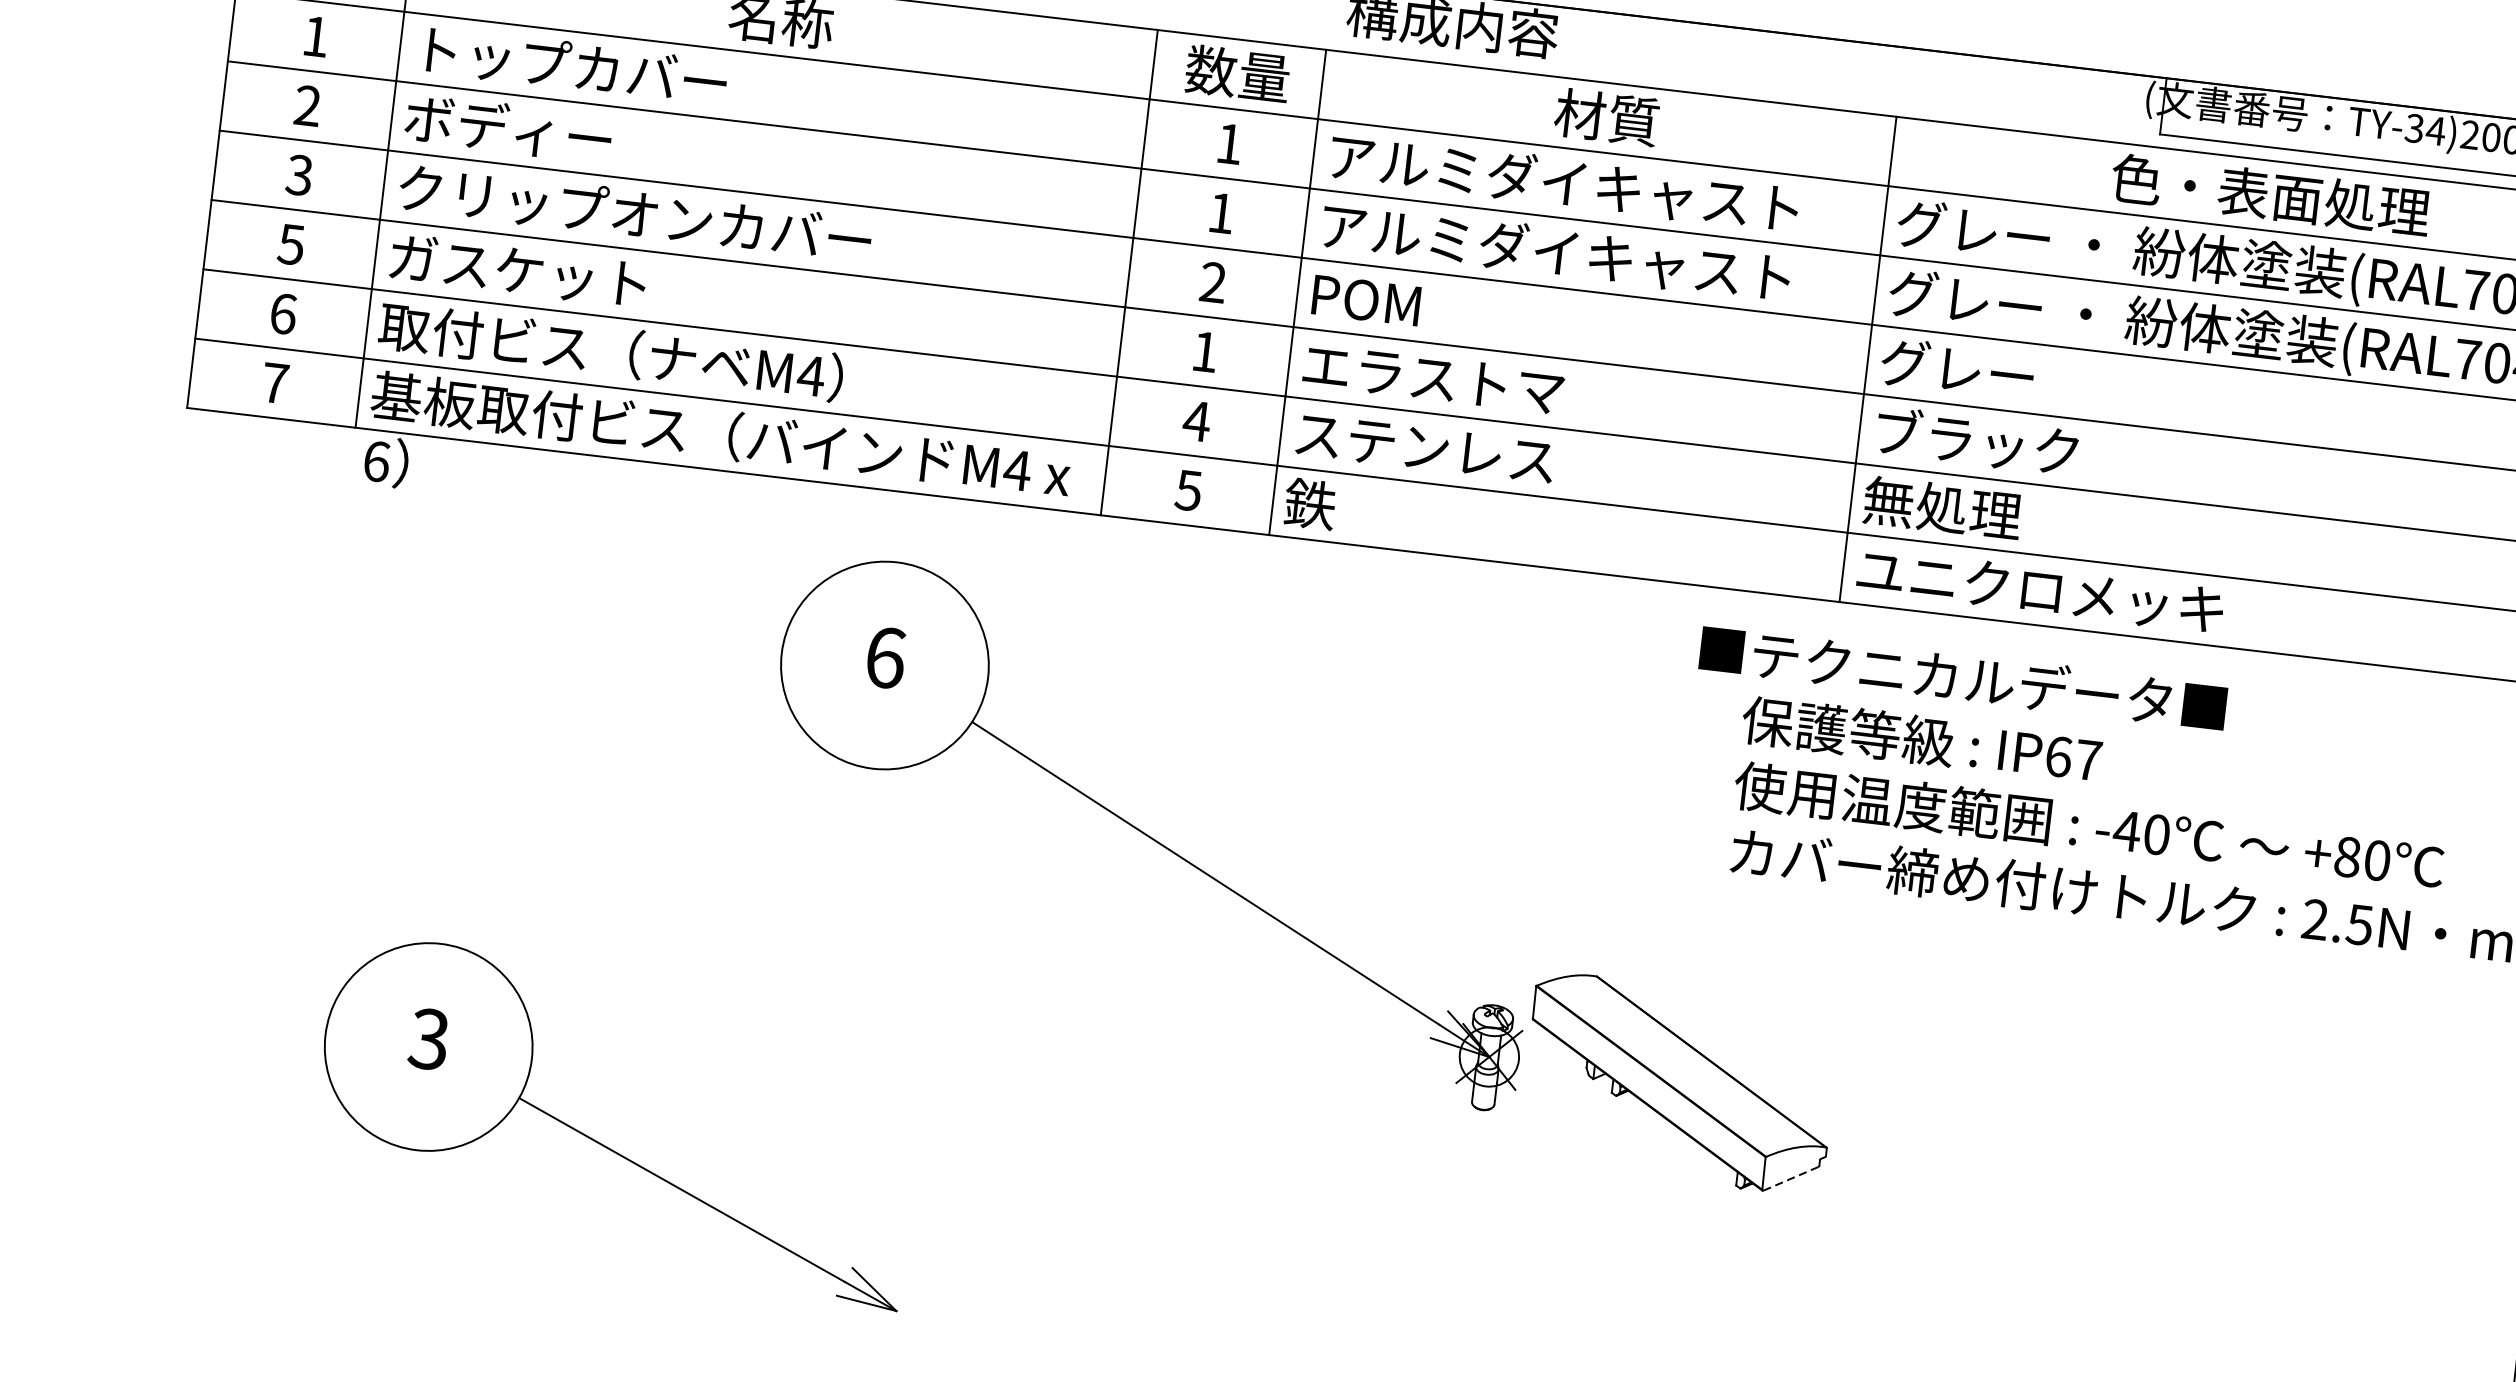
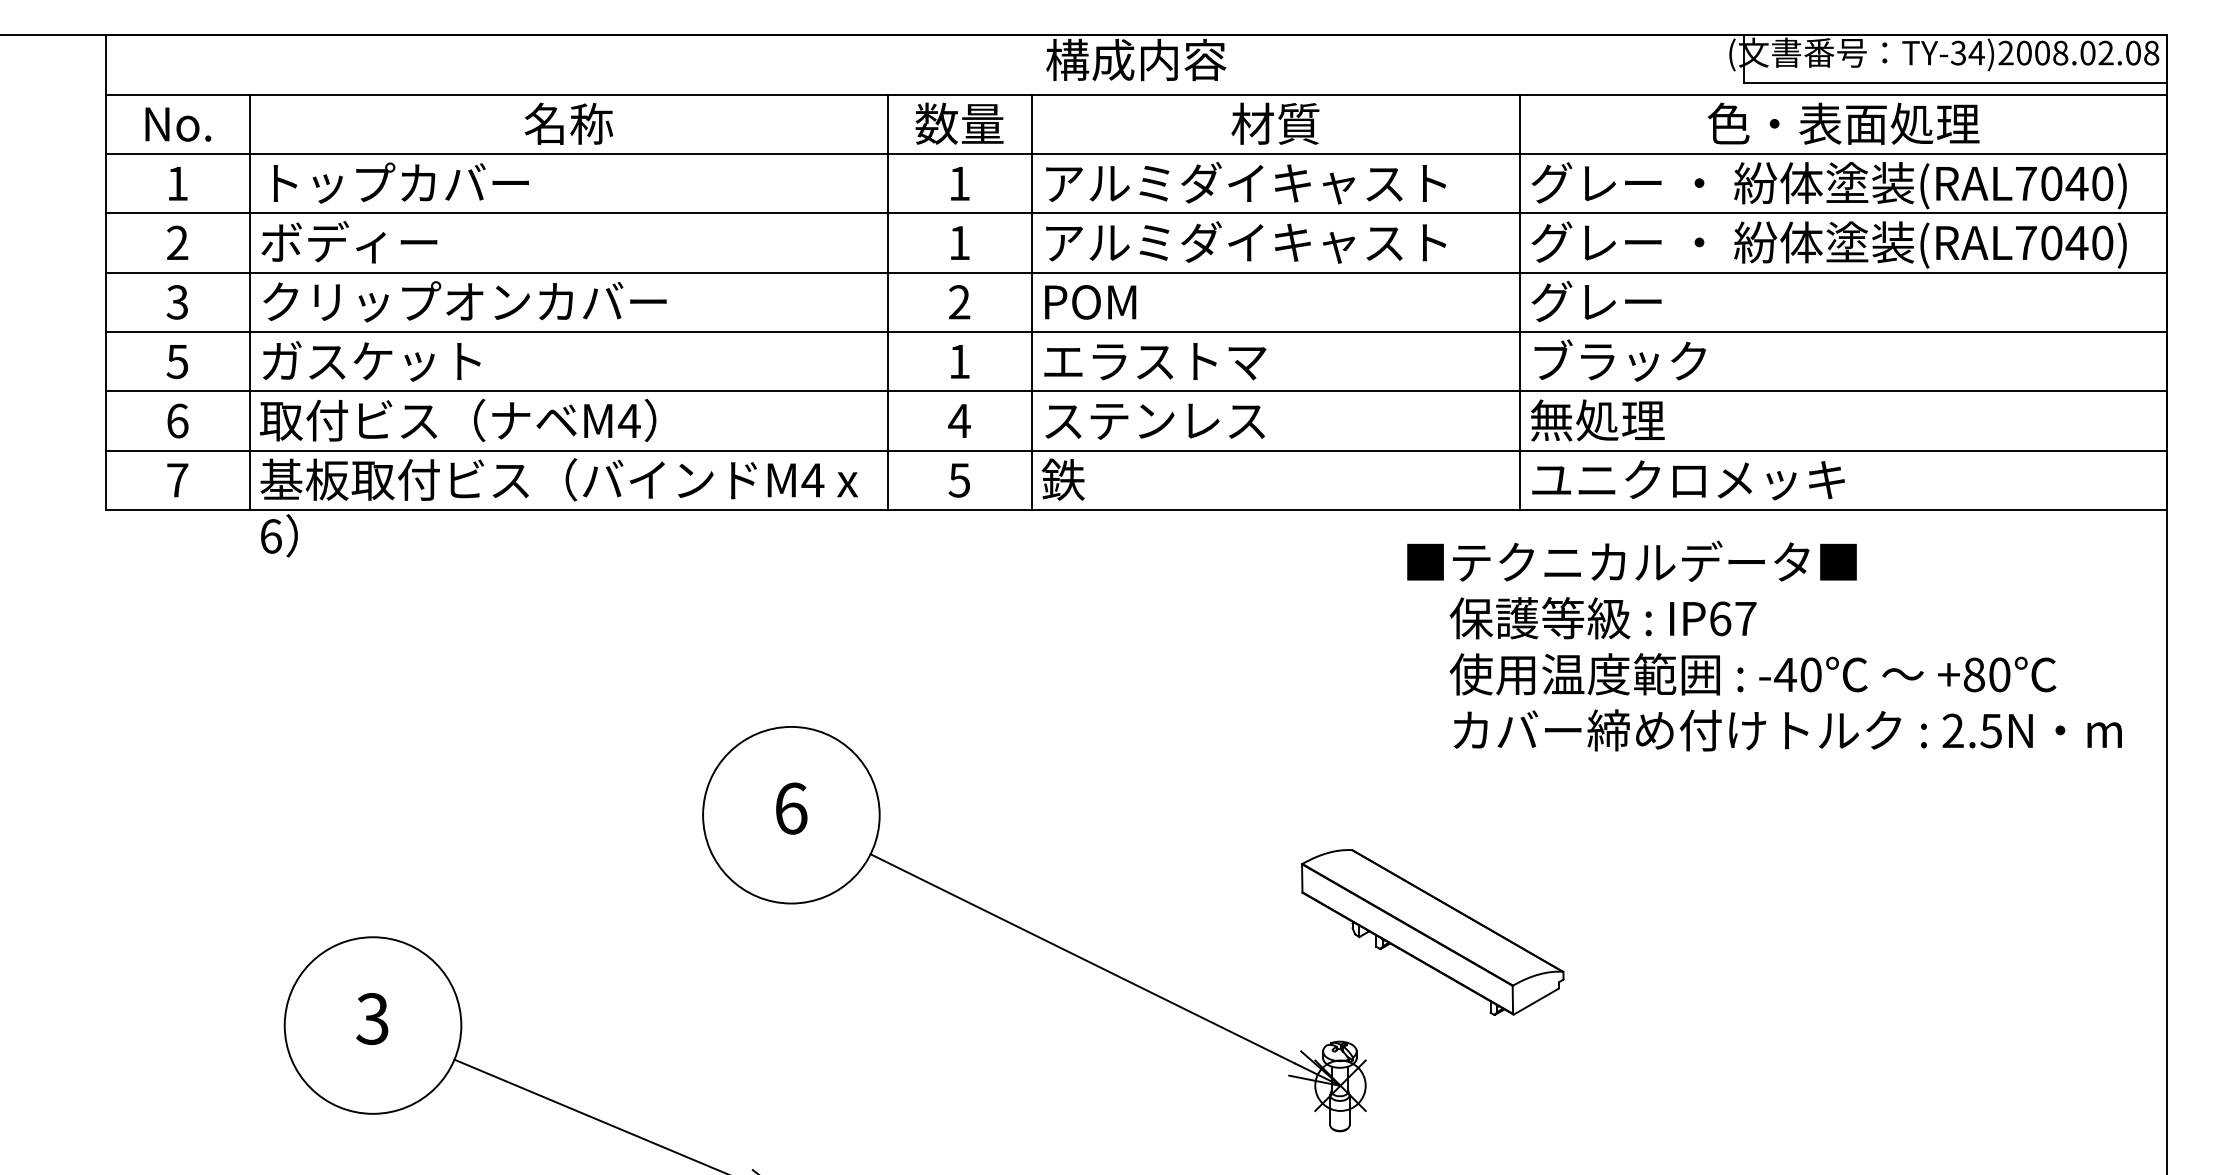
part: (1153, 832) -> (1034, 929), moved
line: (1791, 1178) -> (1536, 1001), dashed -> solid

